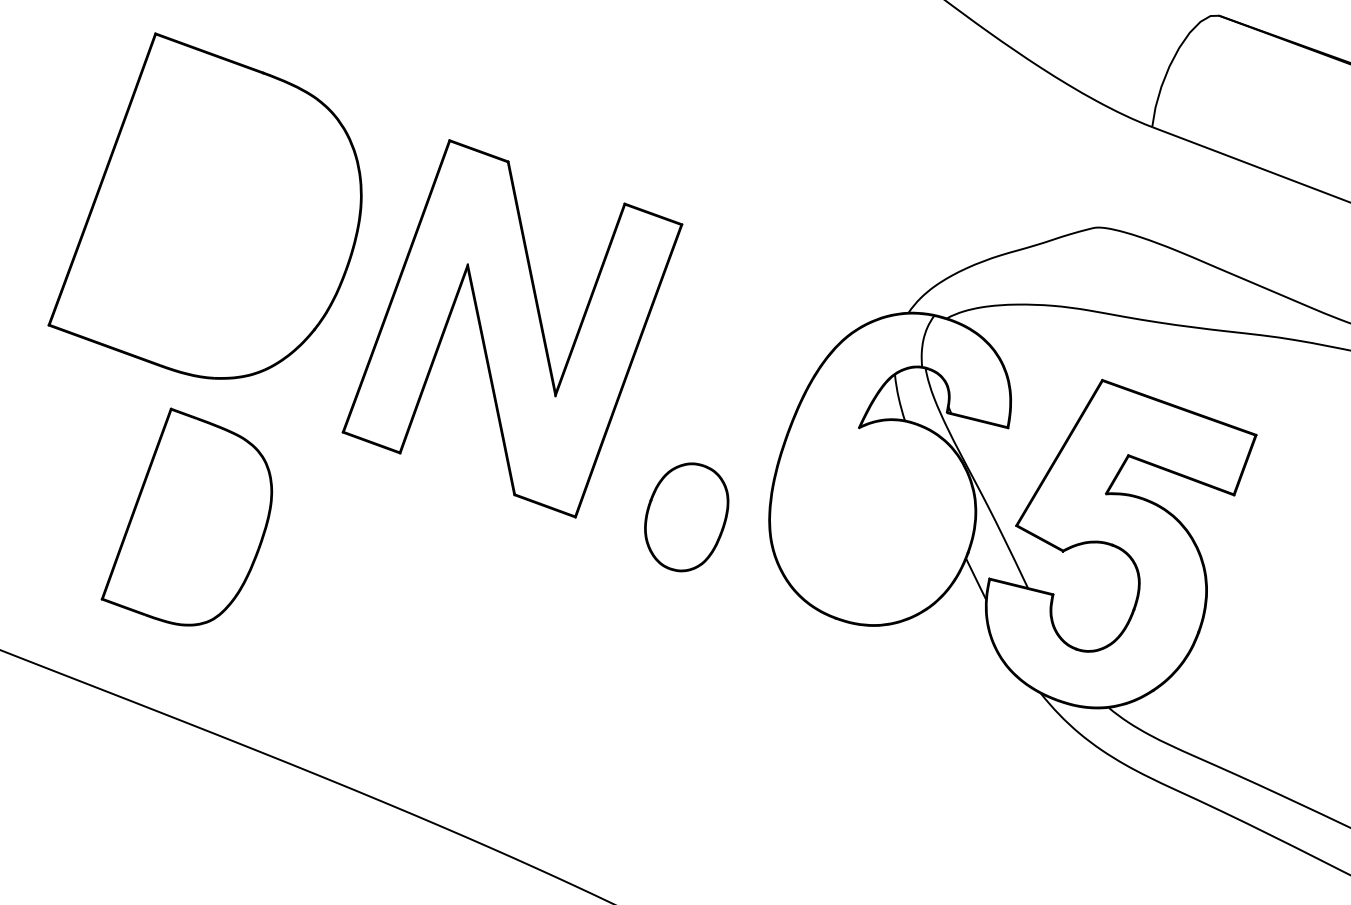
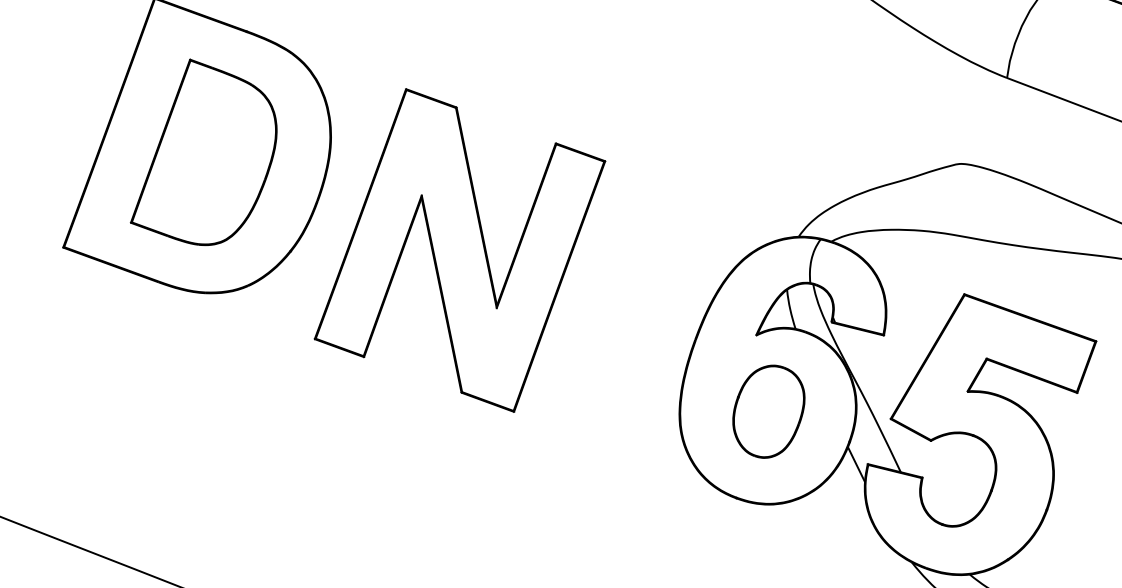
part: (186, 516) -> (203, 151), moved
part: (686, 517) -> (768, 411), moved

